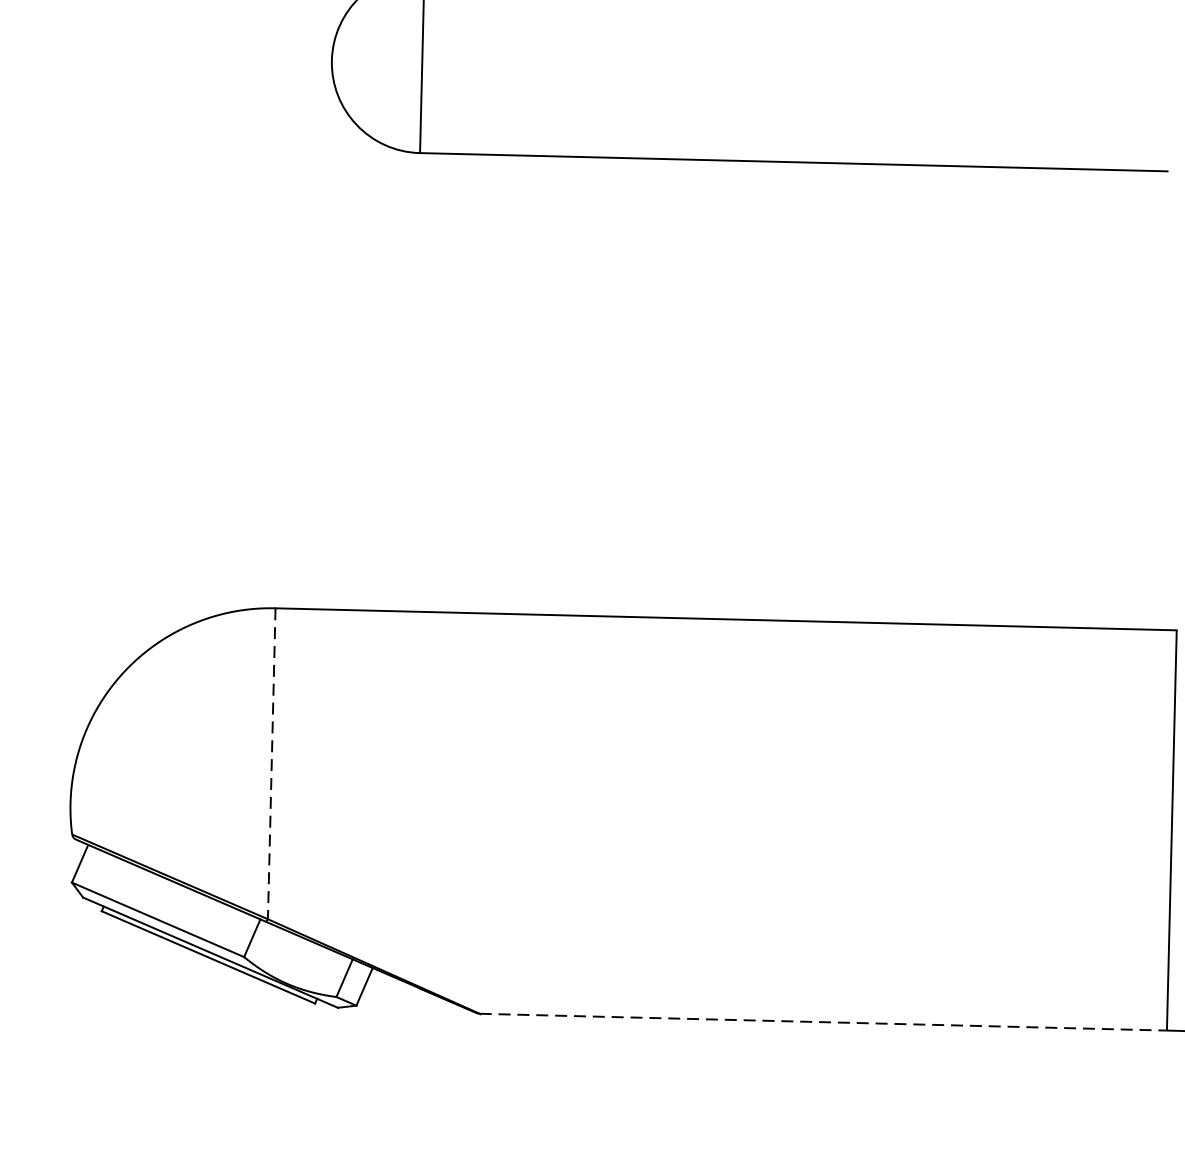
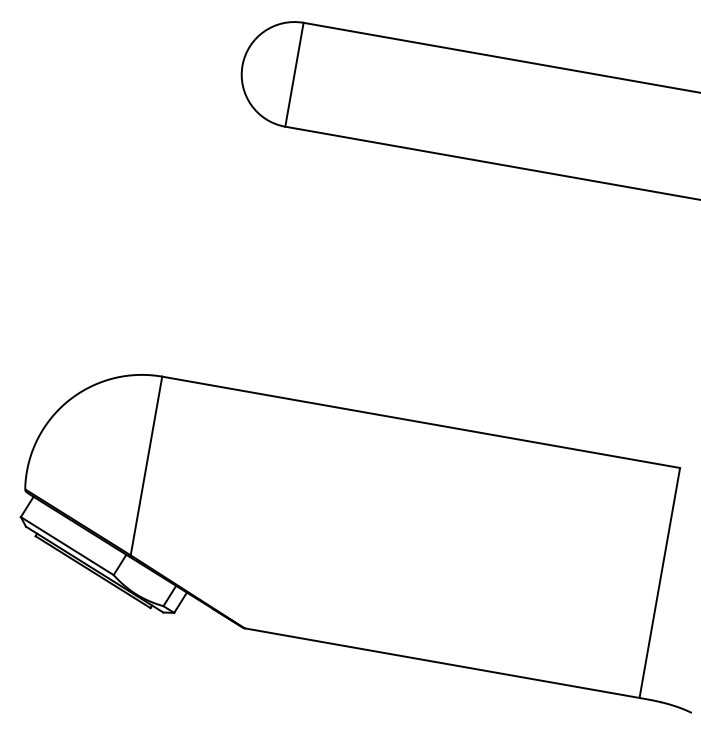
line: (271, 764) -> (146, 466), dashed -> solid
line: (824, 1022) -> (442, 663), dashed -> solid

